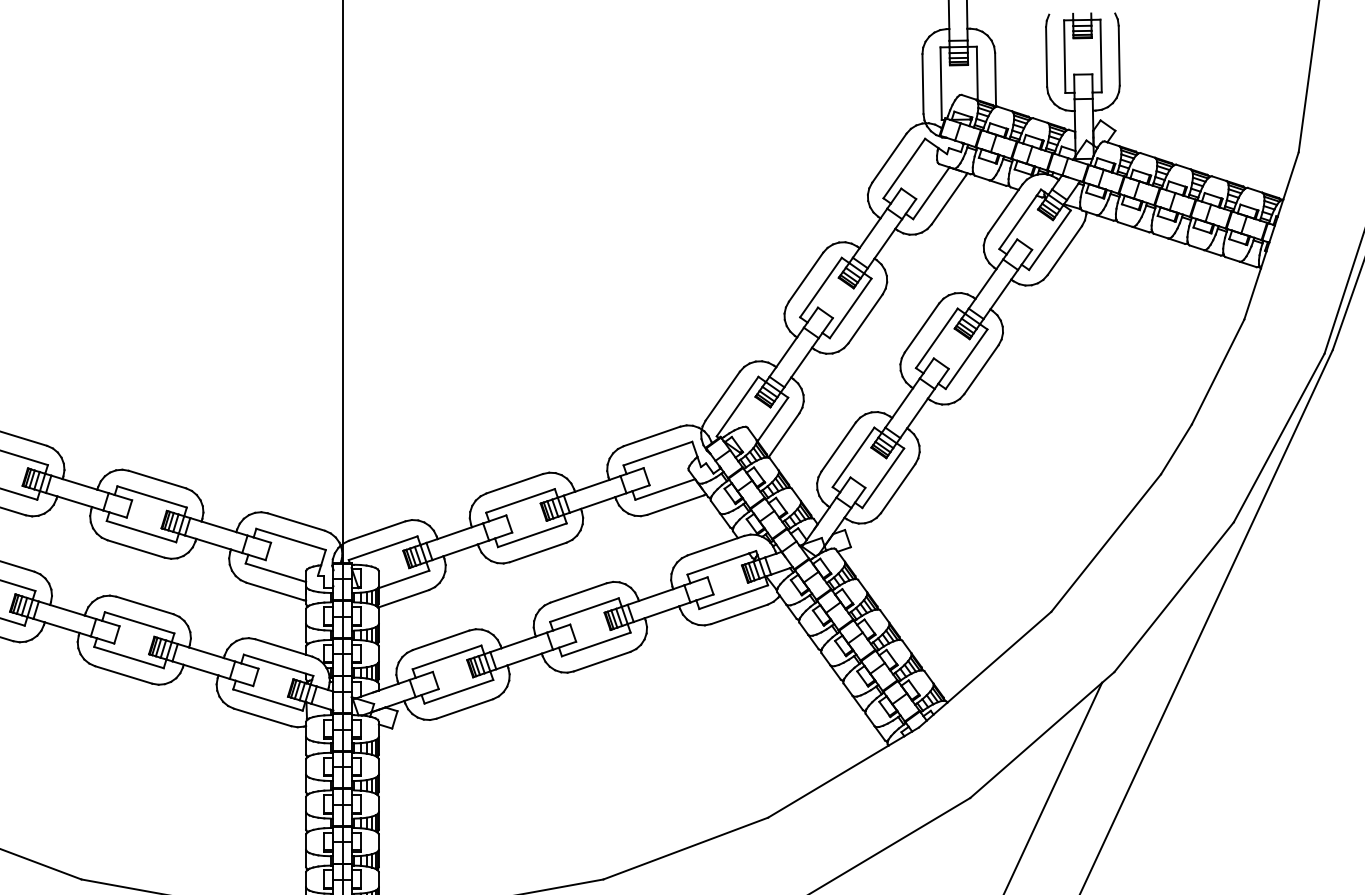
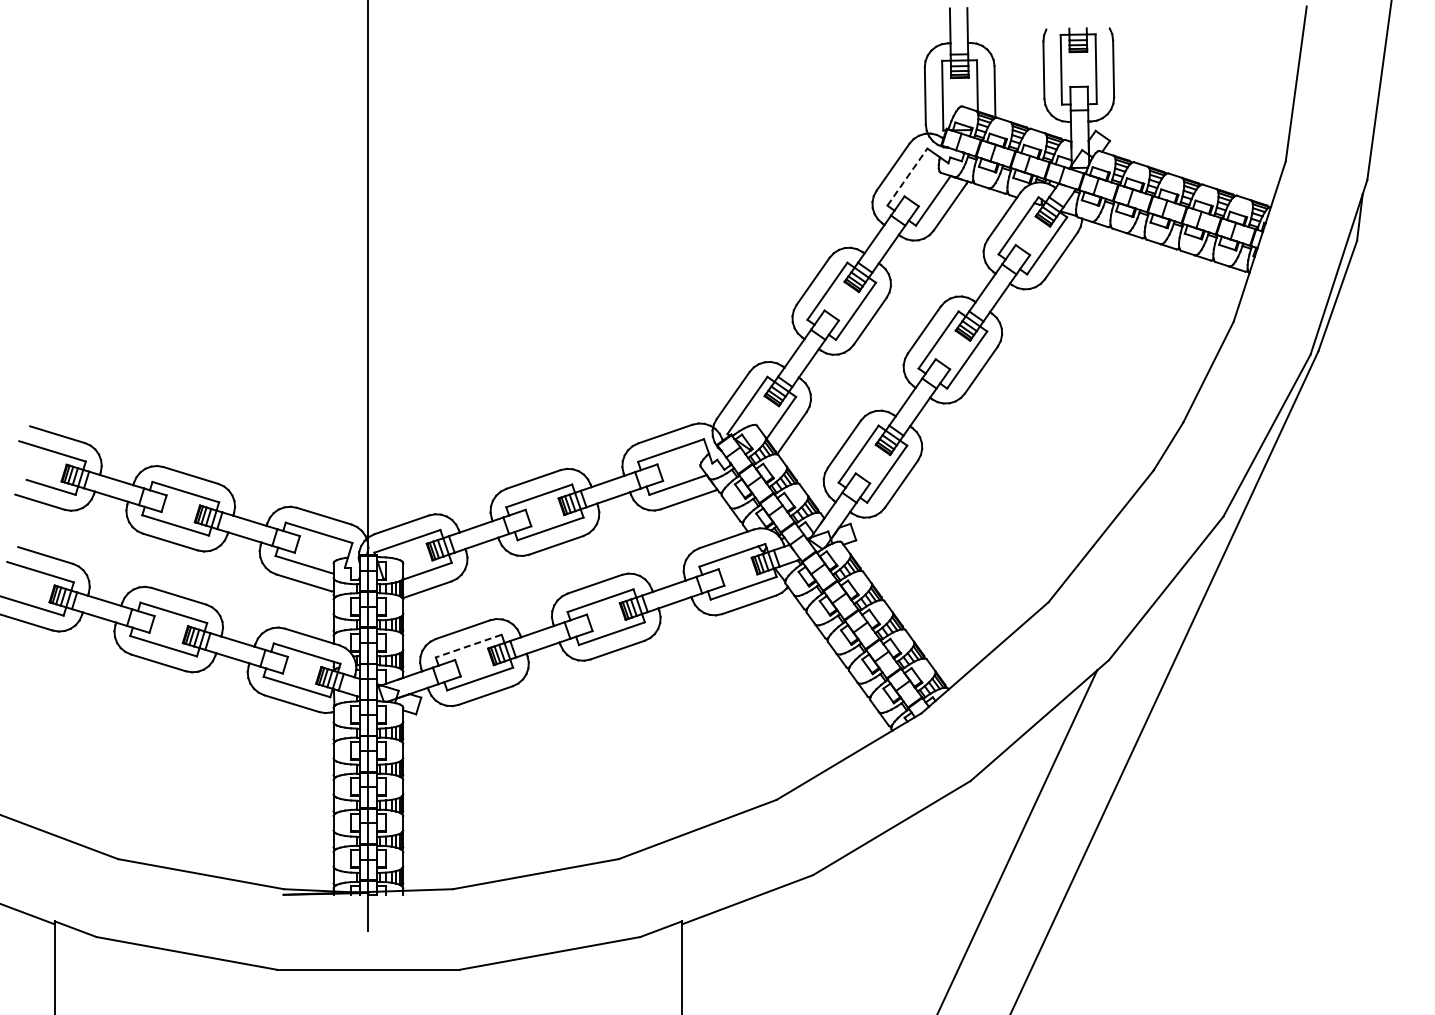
line: (904, 168) -> (907, 177), solid -> dashed
line: (446, 657) -> (468, 646), solid -> dashed

